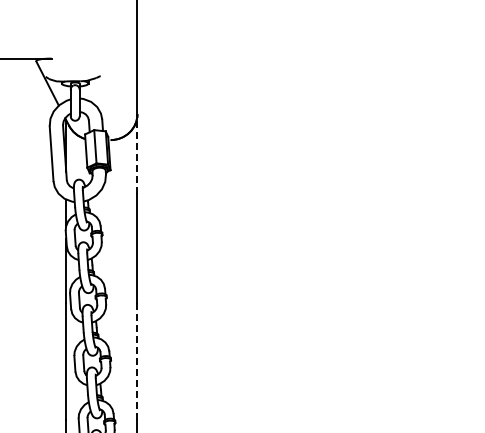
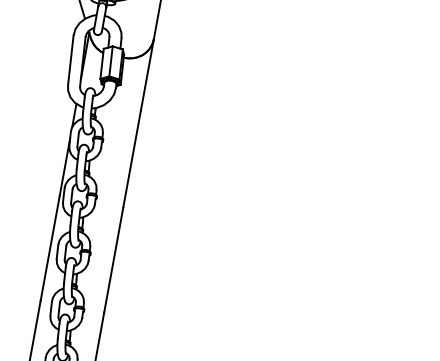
line: (137, 153) -> (147, 74), dashed -> solid
line: (137, 361) -> (113, 260), dashed -> solid

